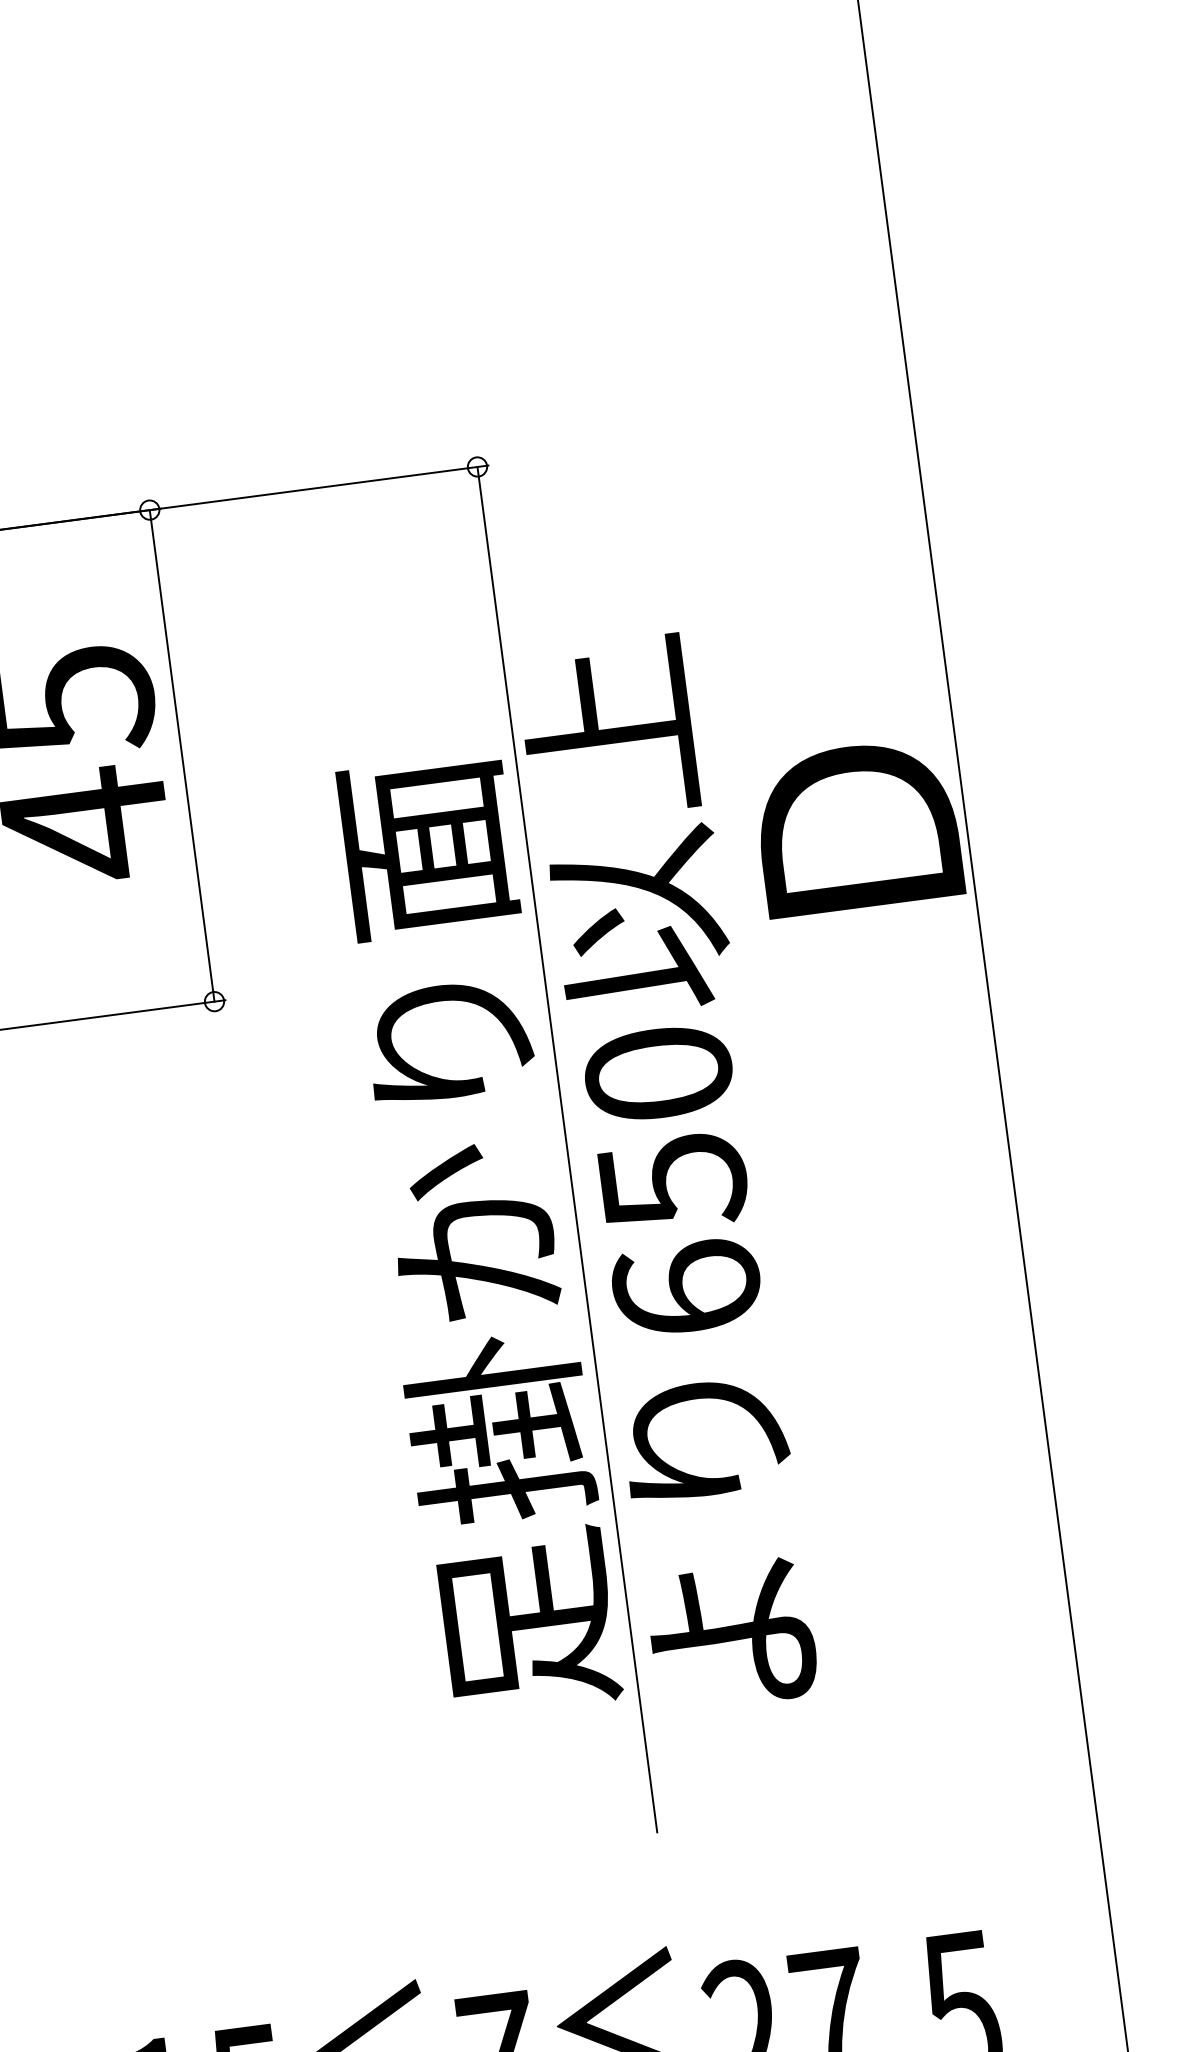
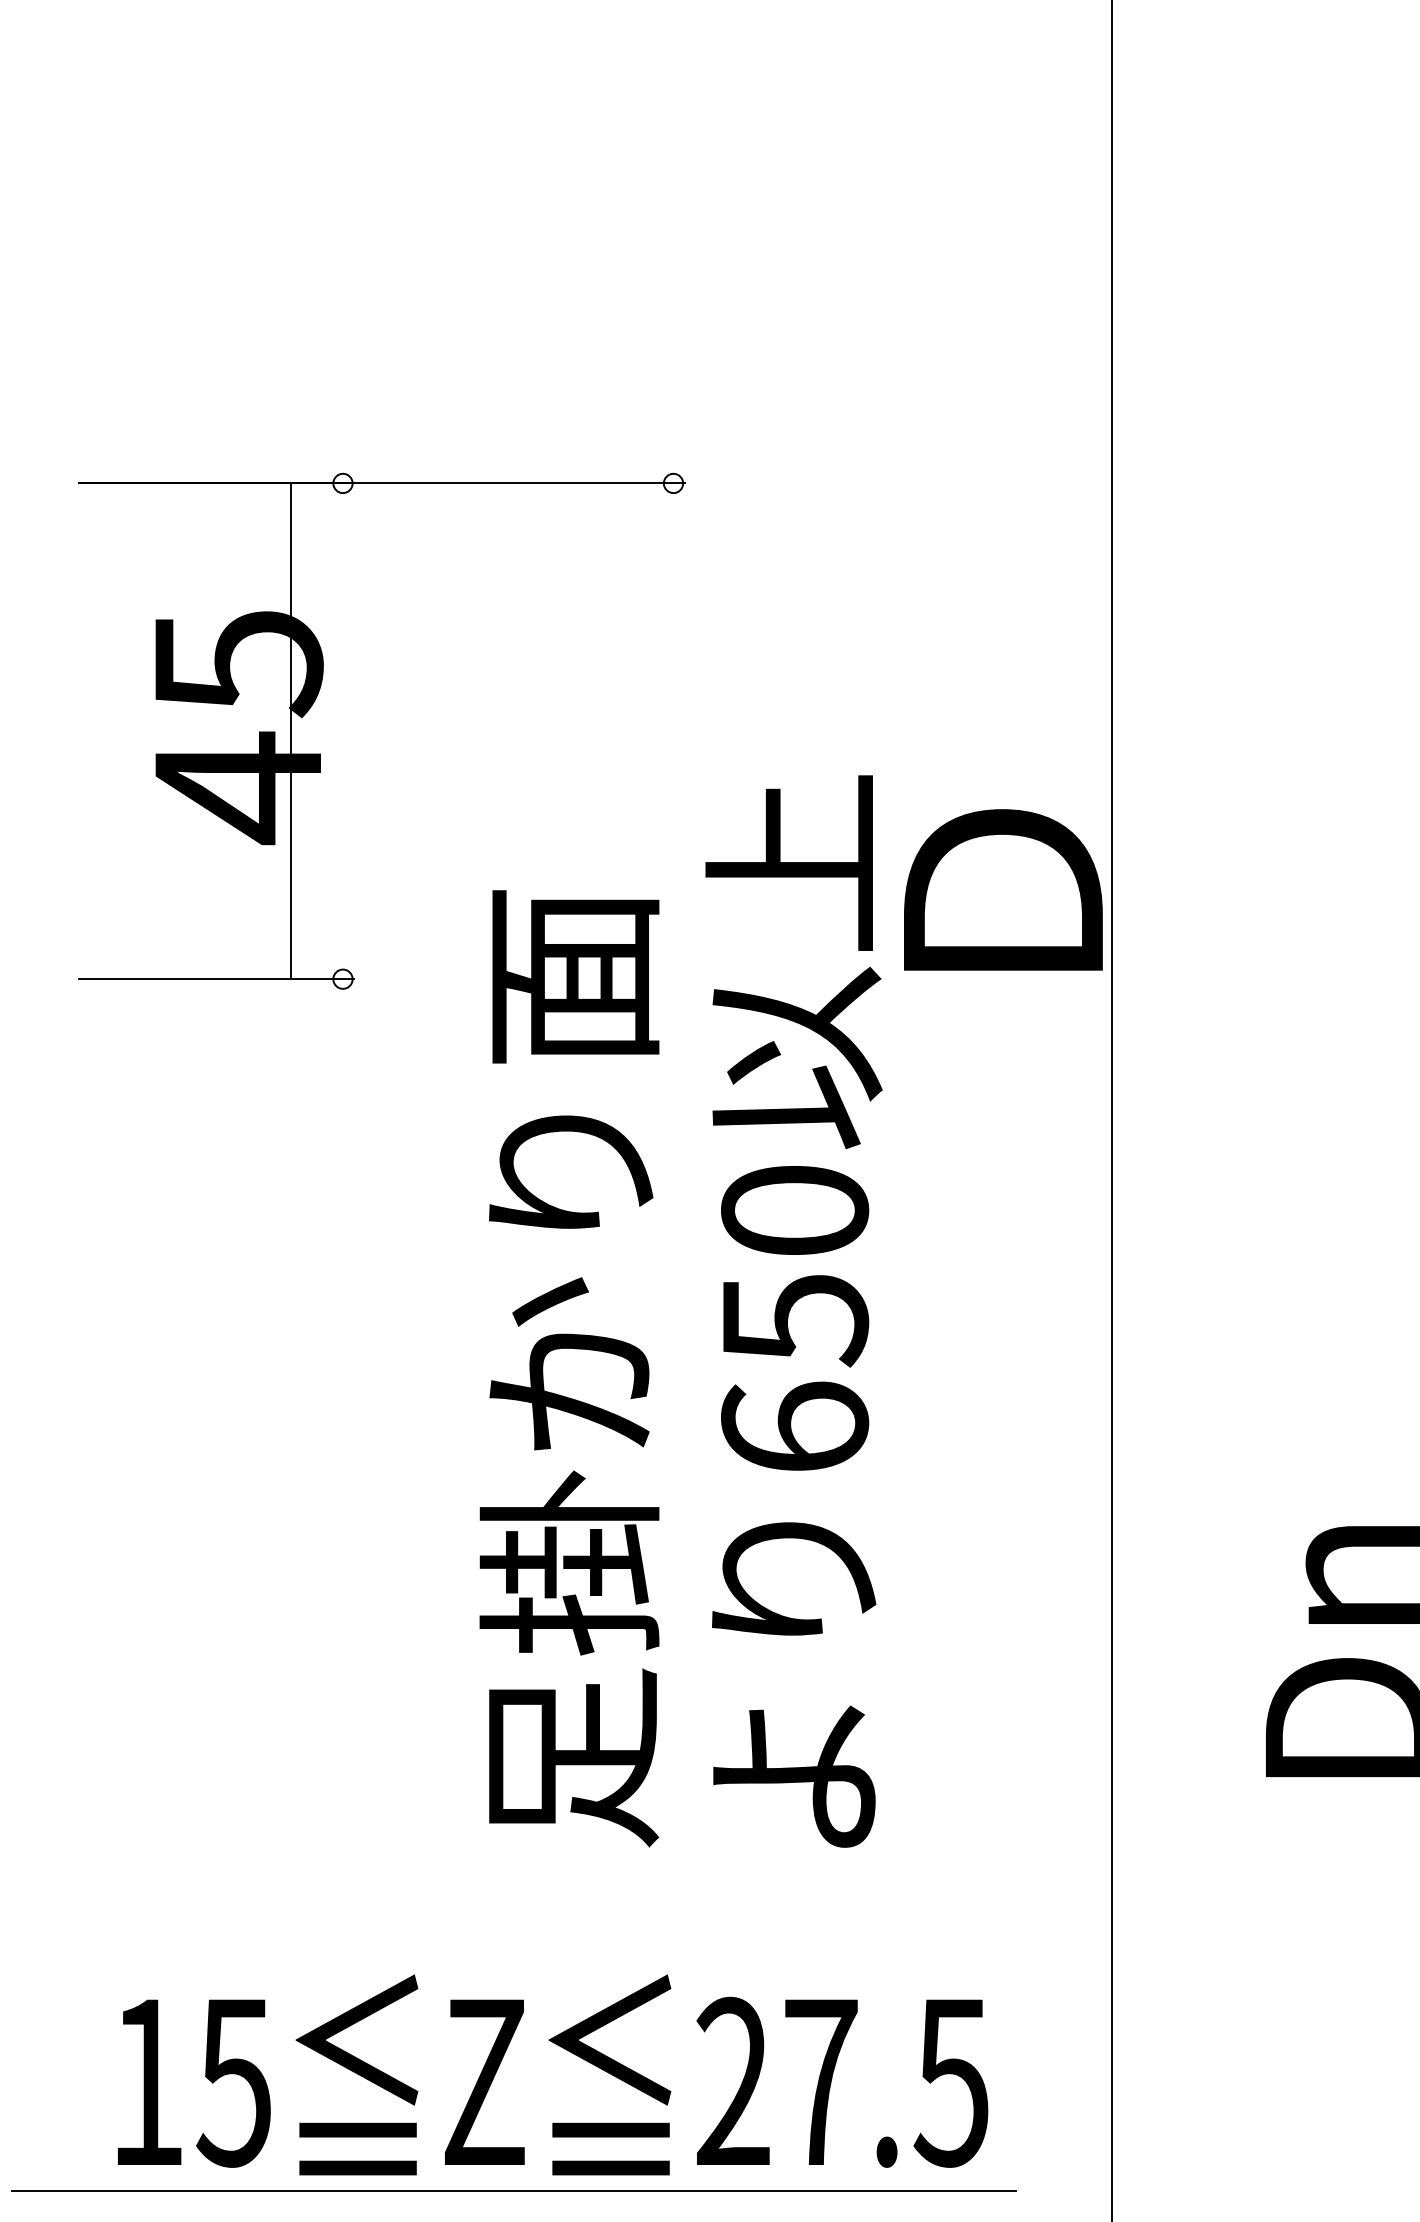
line: (182, 755) -> (291, 731), moved
line: (567, 1149) -> (673, 1171), removed
text: (670, 1173) -> (793, 1311), moved
text: (473, 1236) -> (569, 1368), moved

